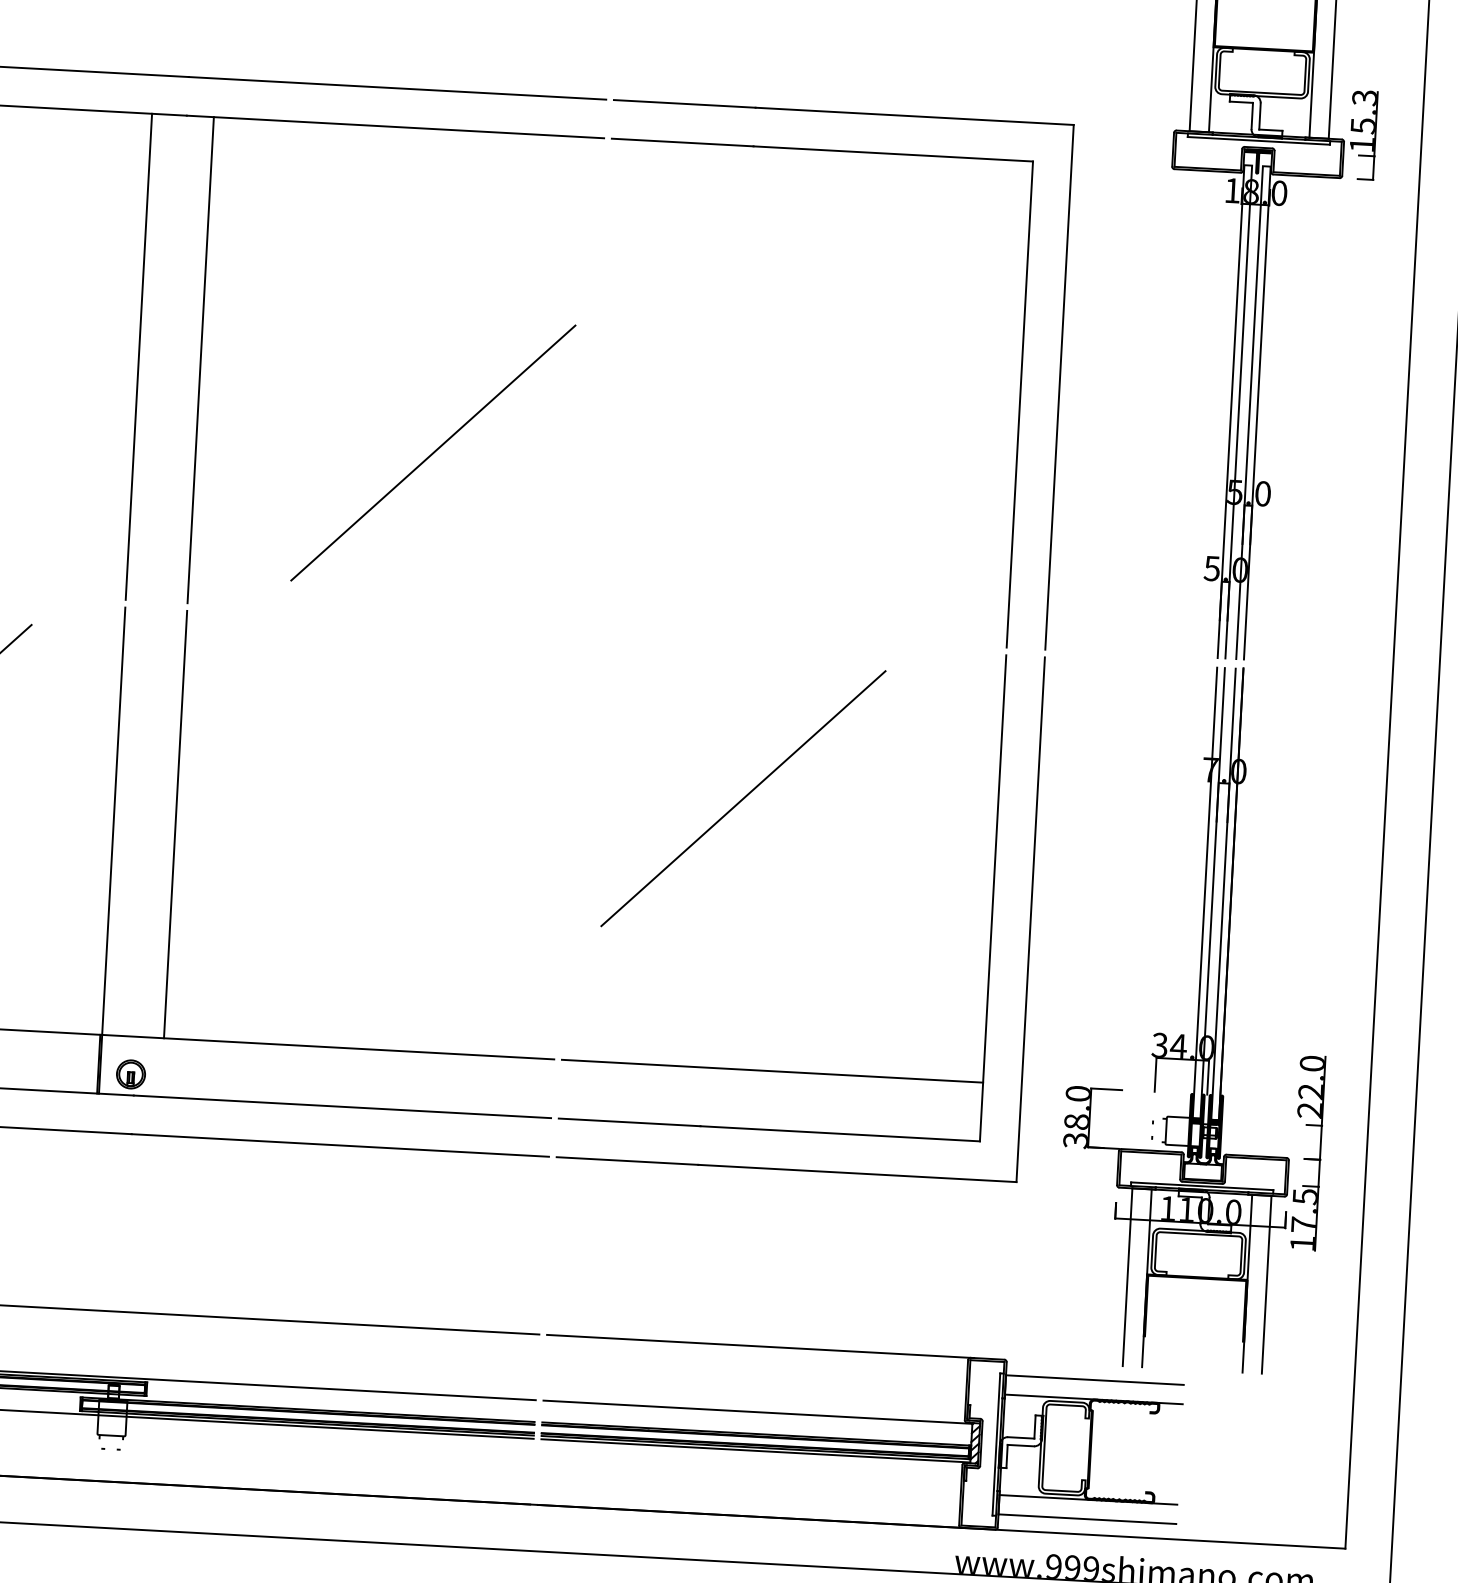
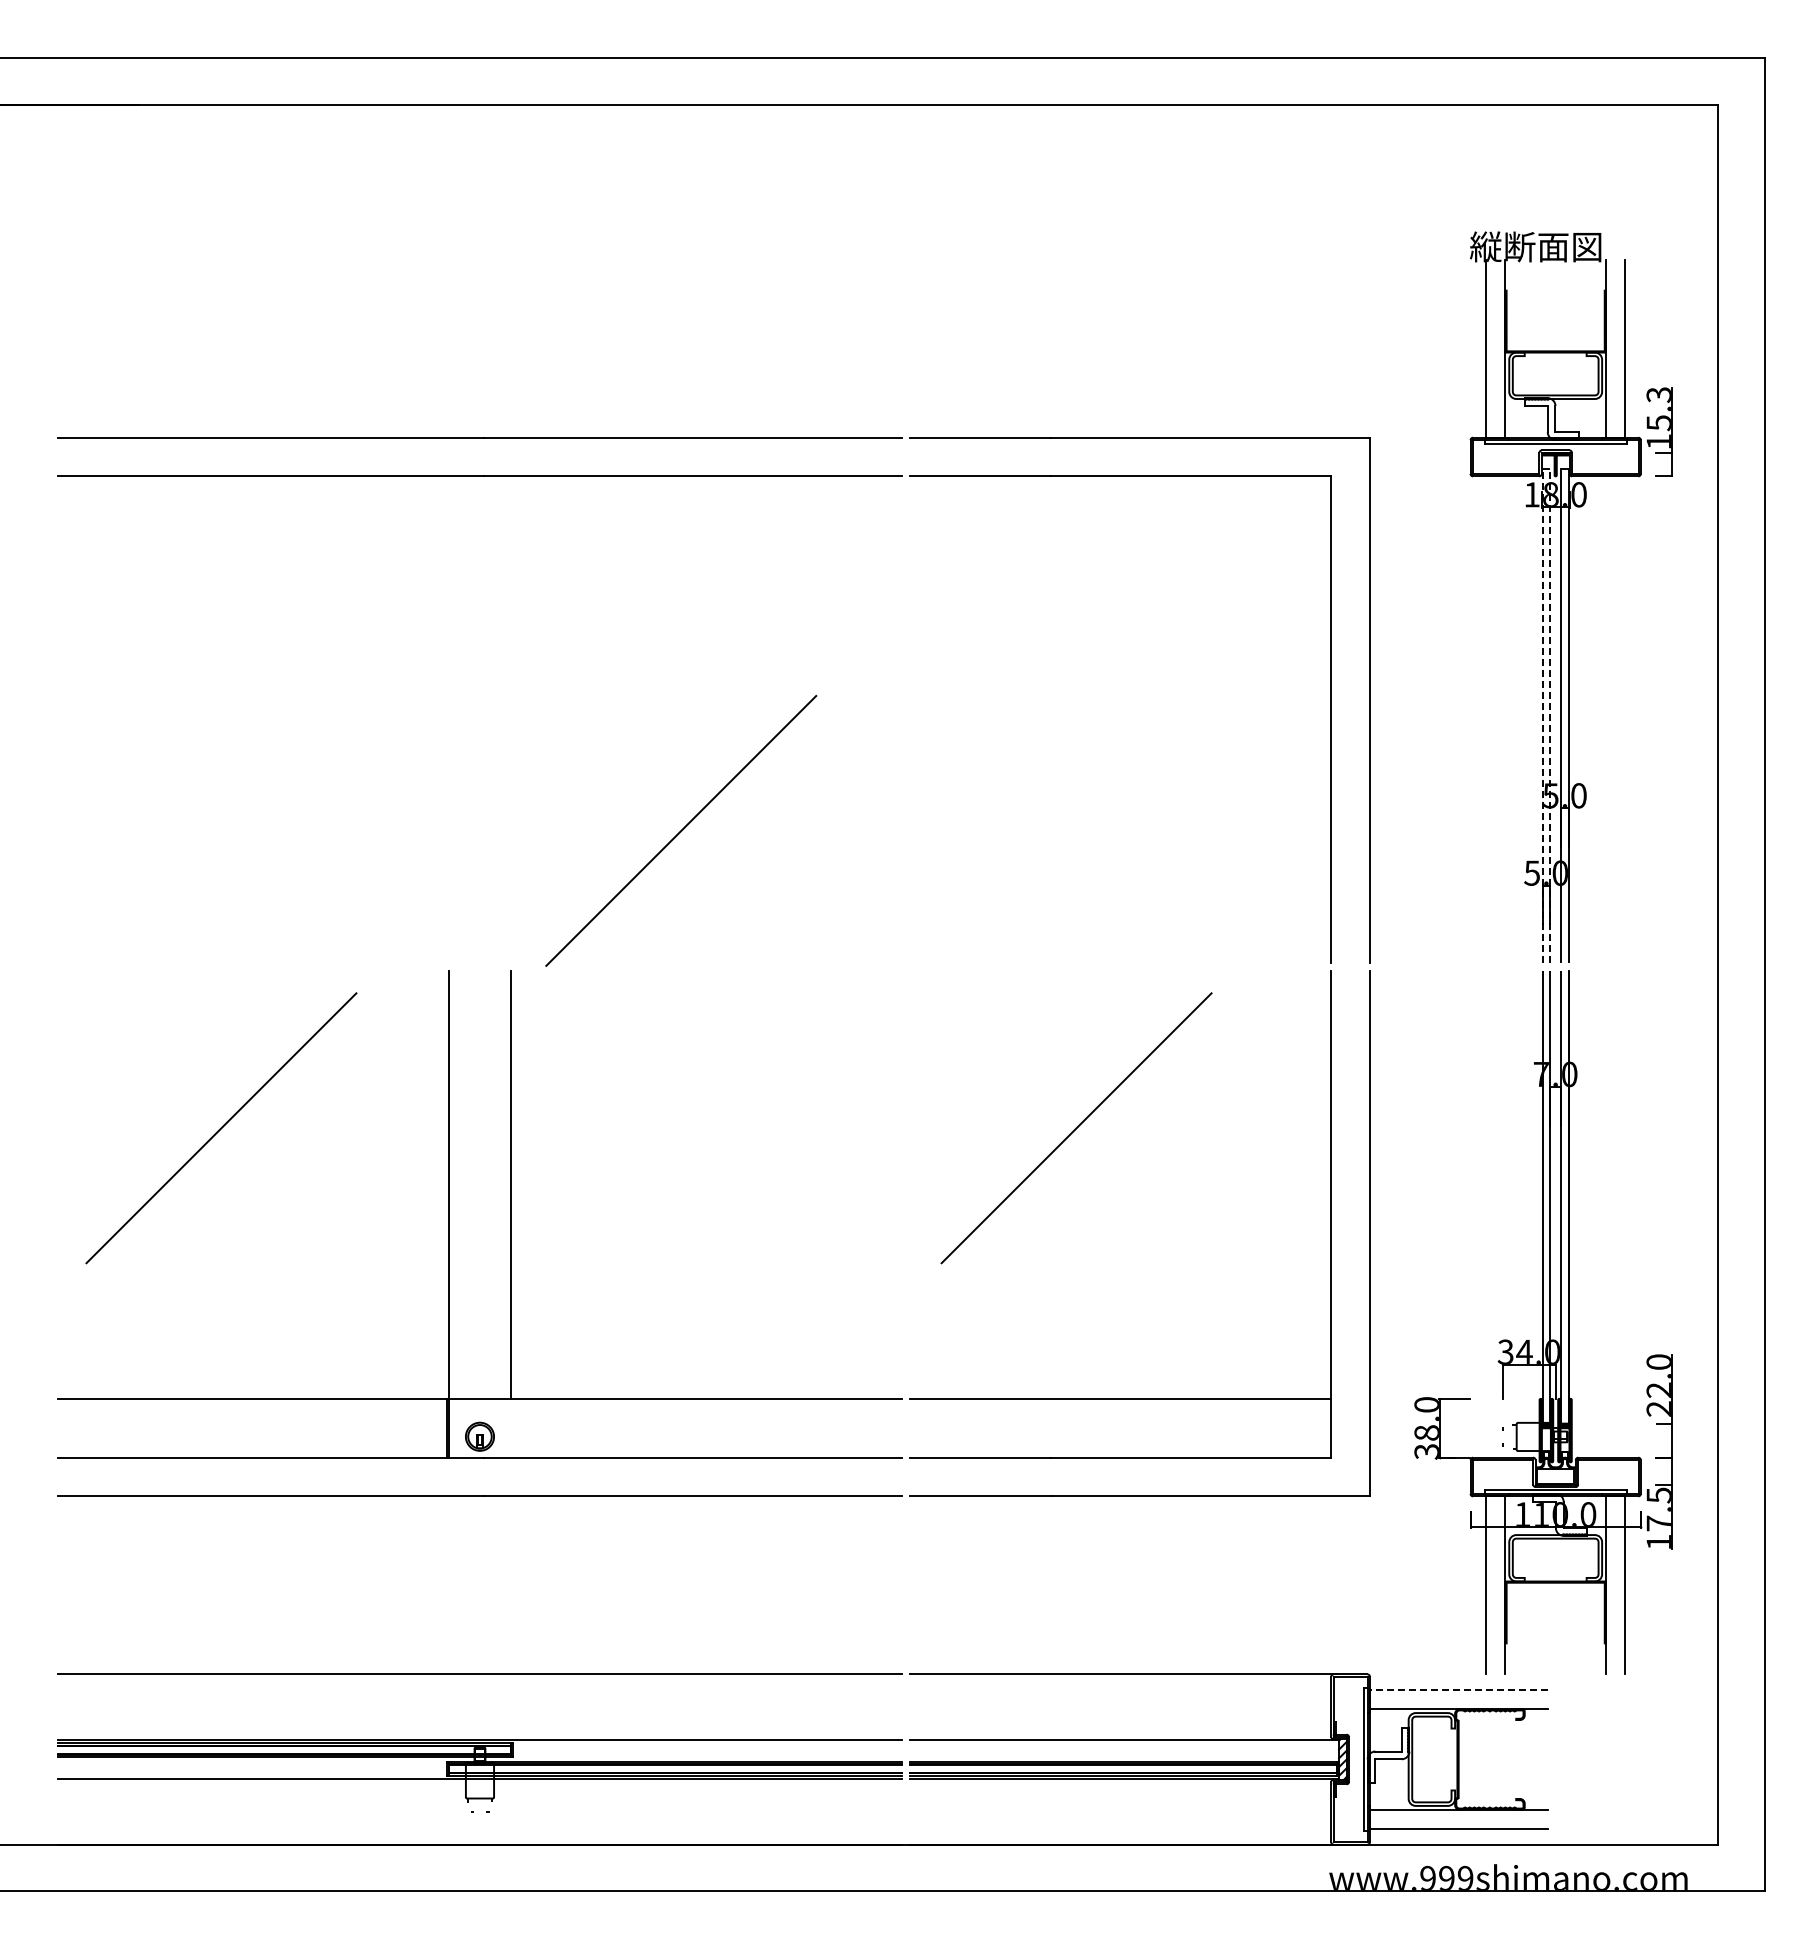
line: (1248, 165) -> (1546, 468), solid -> dashed
line: (139, 356) -> (449, 719), removed
line: (200, 359) -> (510, 719), removed
line: (433, 452) -> (681, 830), moved
line: (1094, 1379) -> (1458, 1689), solid -> dashed

